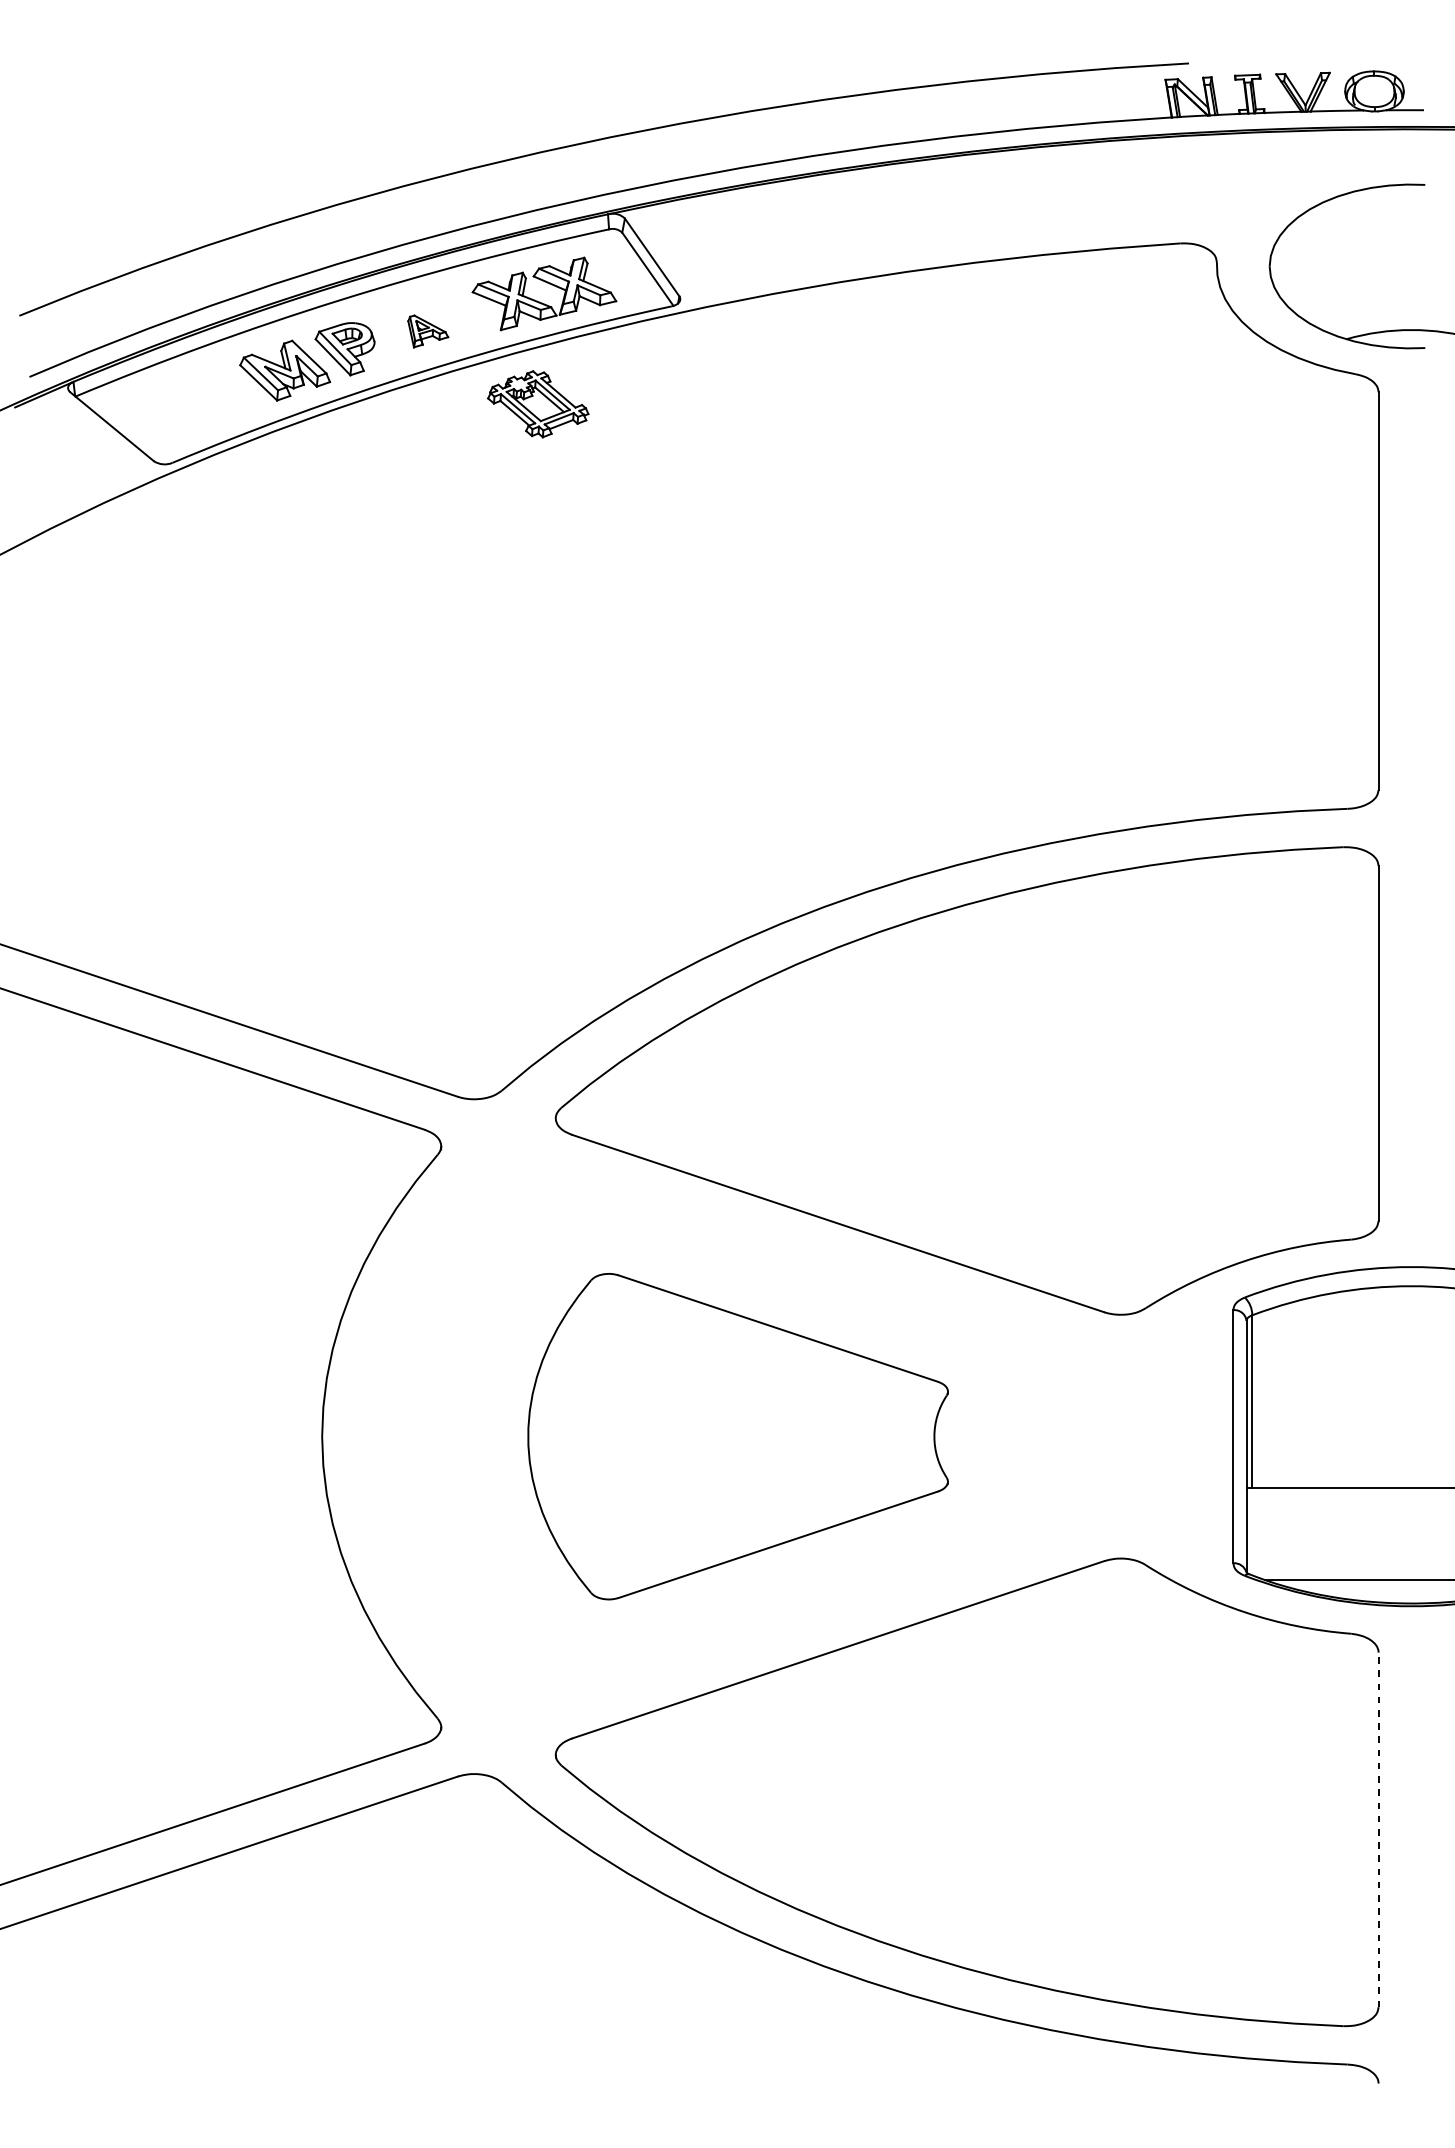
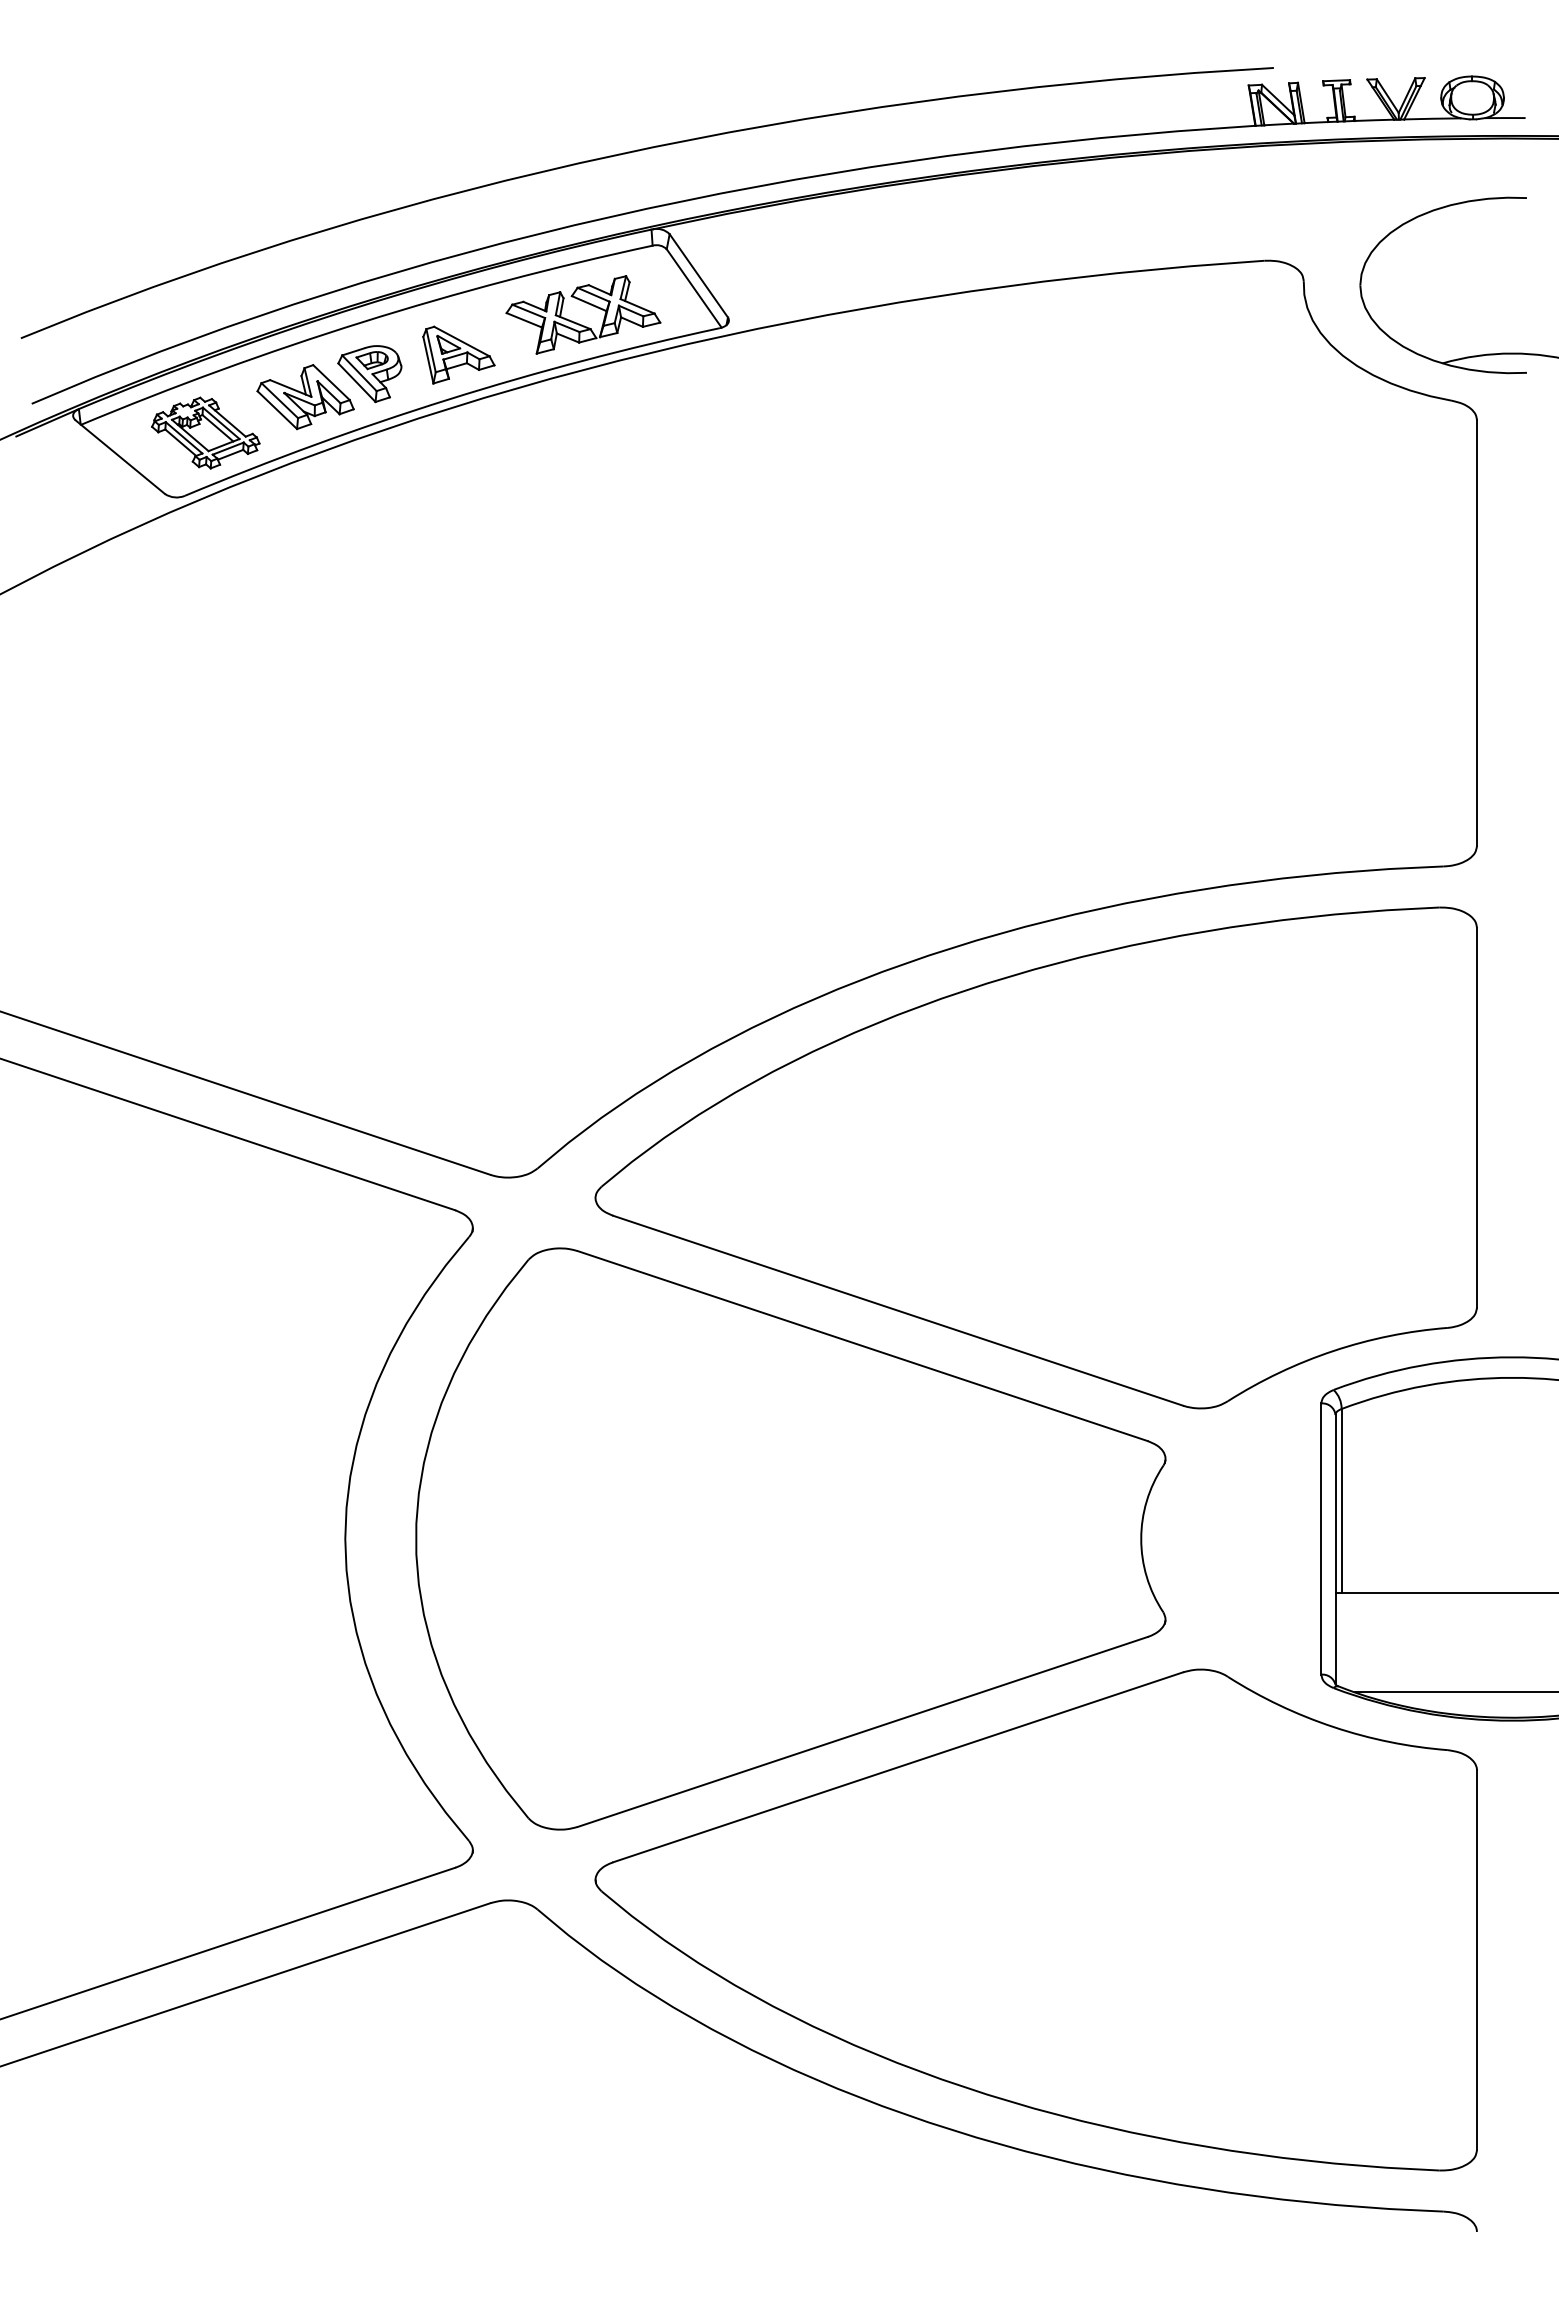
part: (427, 330) -> (458, 354), size x1.67
part: (537, 403) -> (205, 432), moved
part: (737, 1436) -> (790, 1538), size x1.67
line: (1378, 1830) -> (1476, 1960), dashed -> solid

